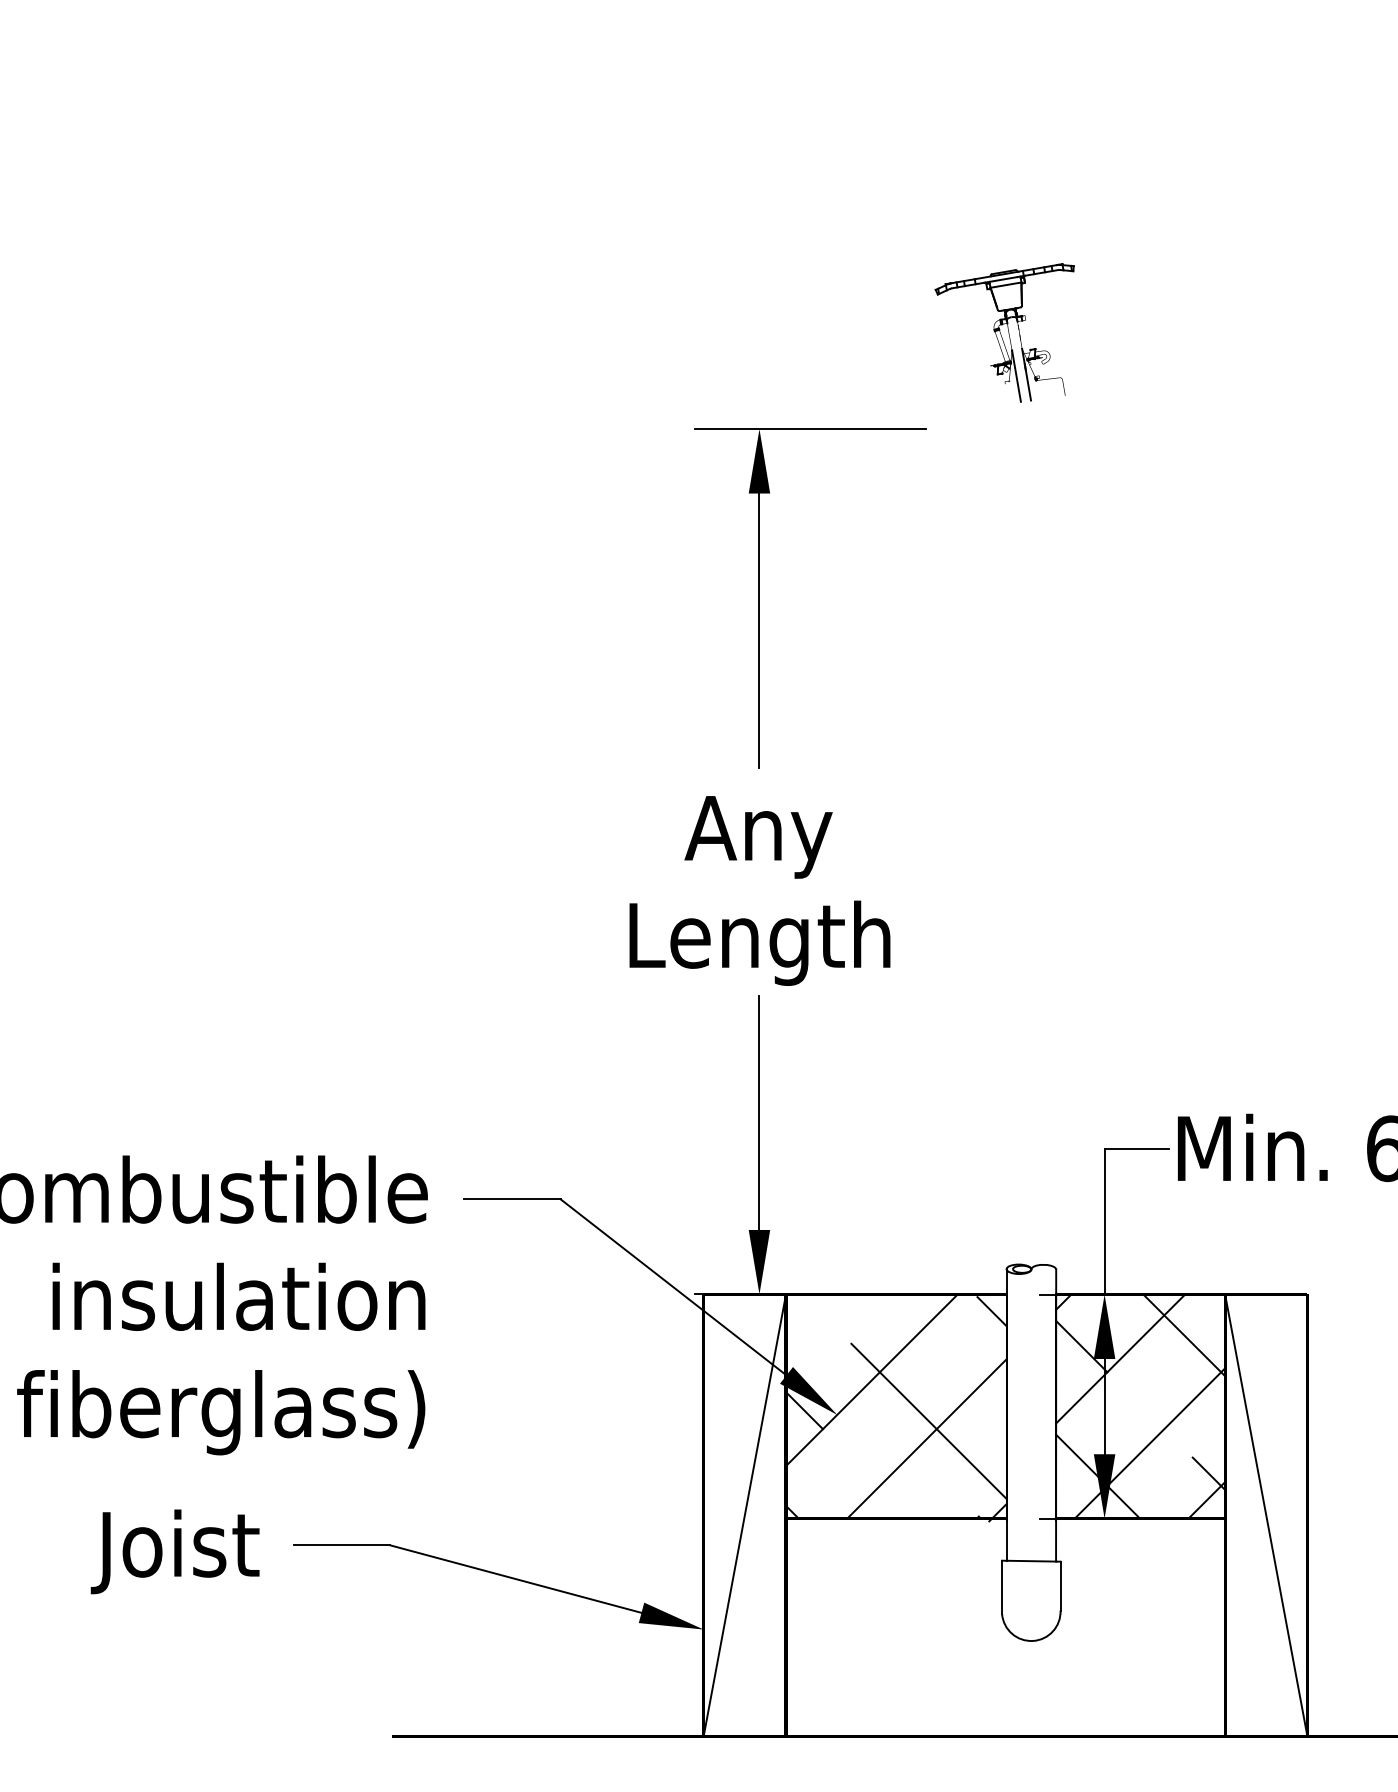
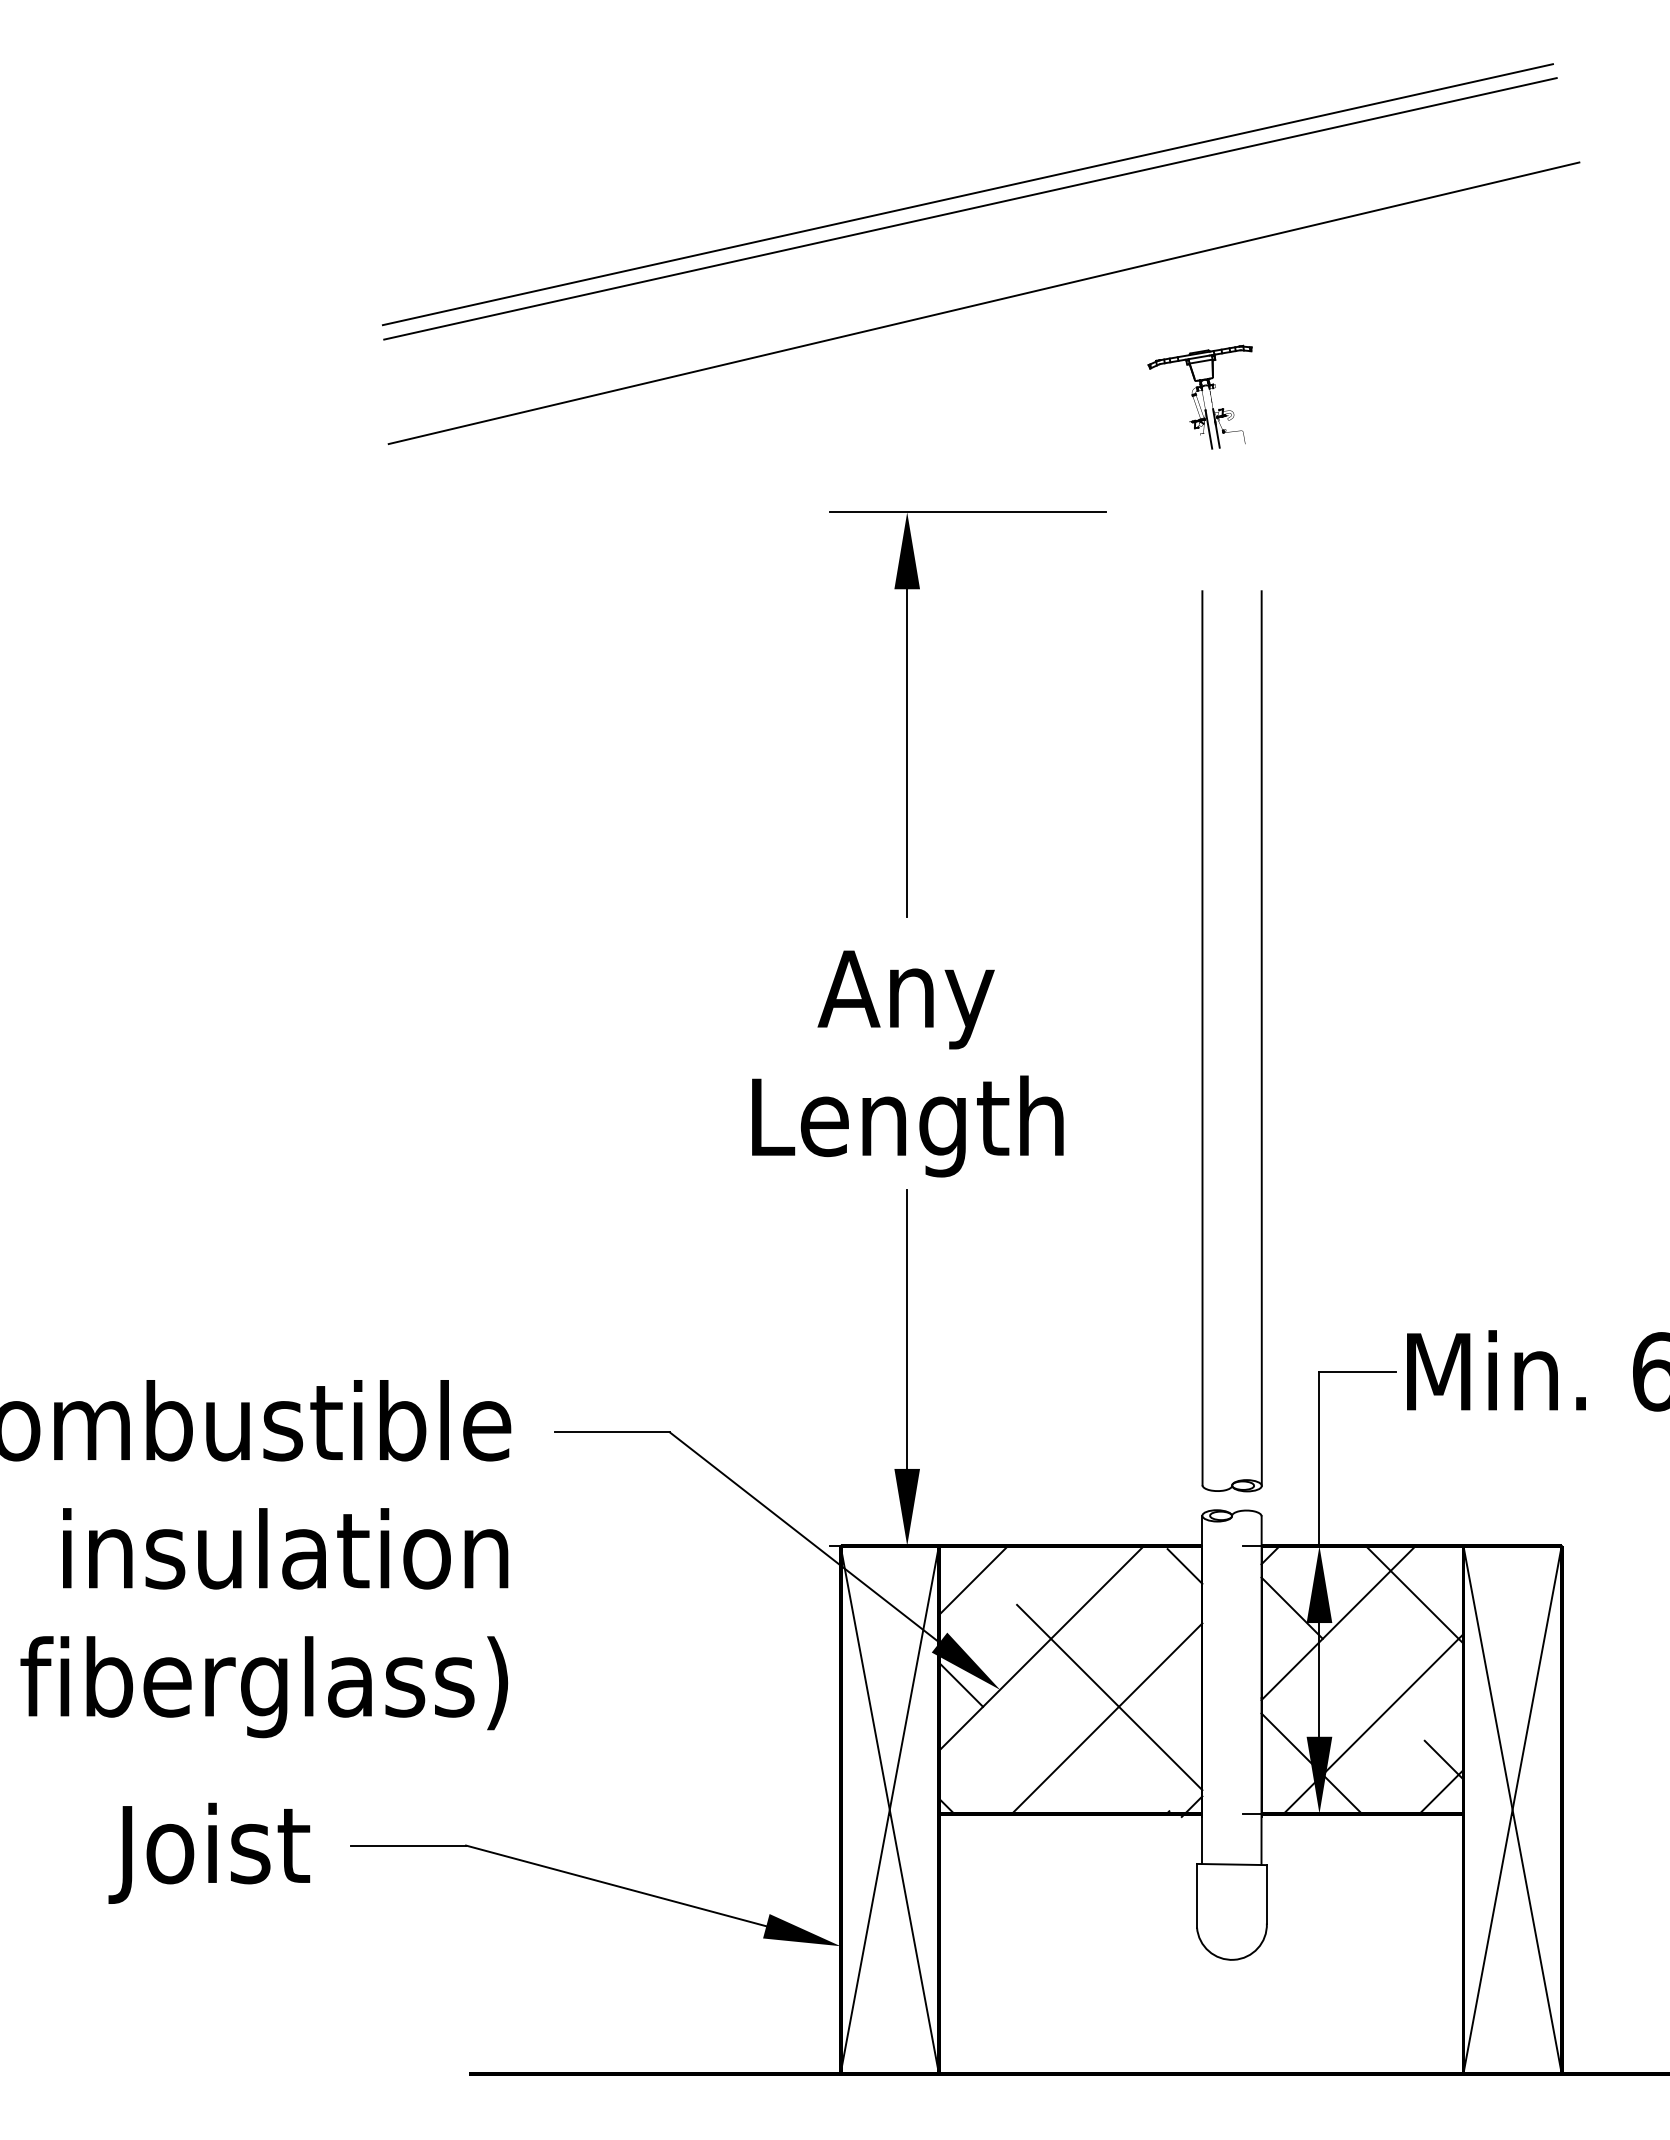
line: (809, 163) -> (967, 194), added
line: (812, 174) -> (970, 208), added
line: (823, 254) -> (983, 303), added
part: (1004, 332) -> (1199, 396), size x0.62
part: (1007, 872) -> (1203, 1041), added
line: (814, 1323) -> (973, 1580), added
line: (744, 1515) -> (889, 1809), added
line: (1266, 1515) -> (1512, 1809), added

